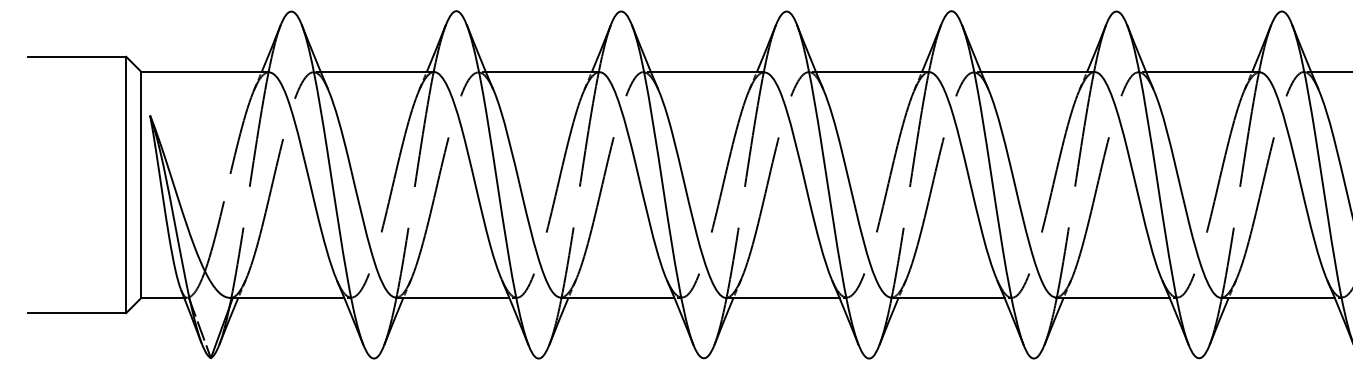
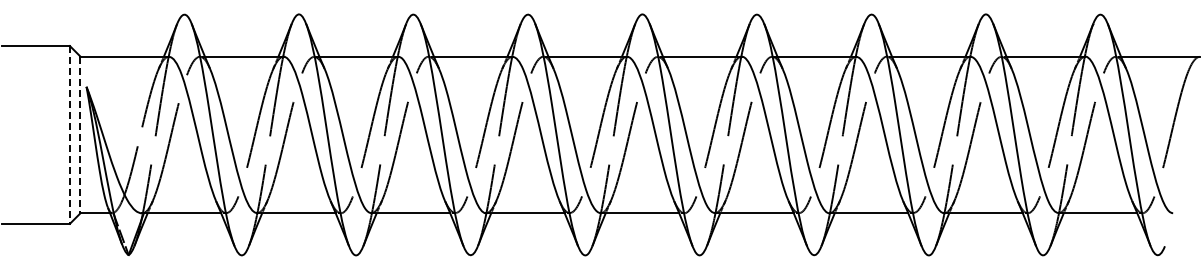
line: (125, 184) -> (69, 134), solid -> dashed
line: (141, 185) -> (80, 135), solid -> dashed

